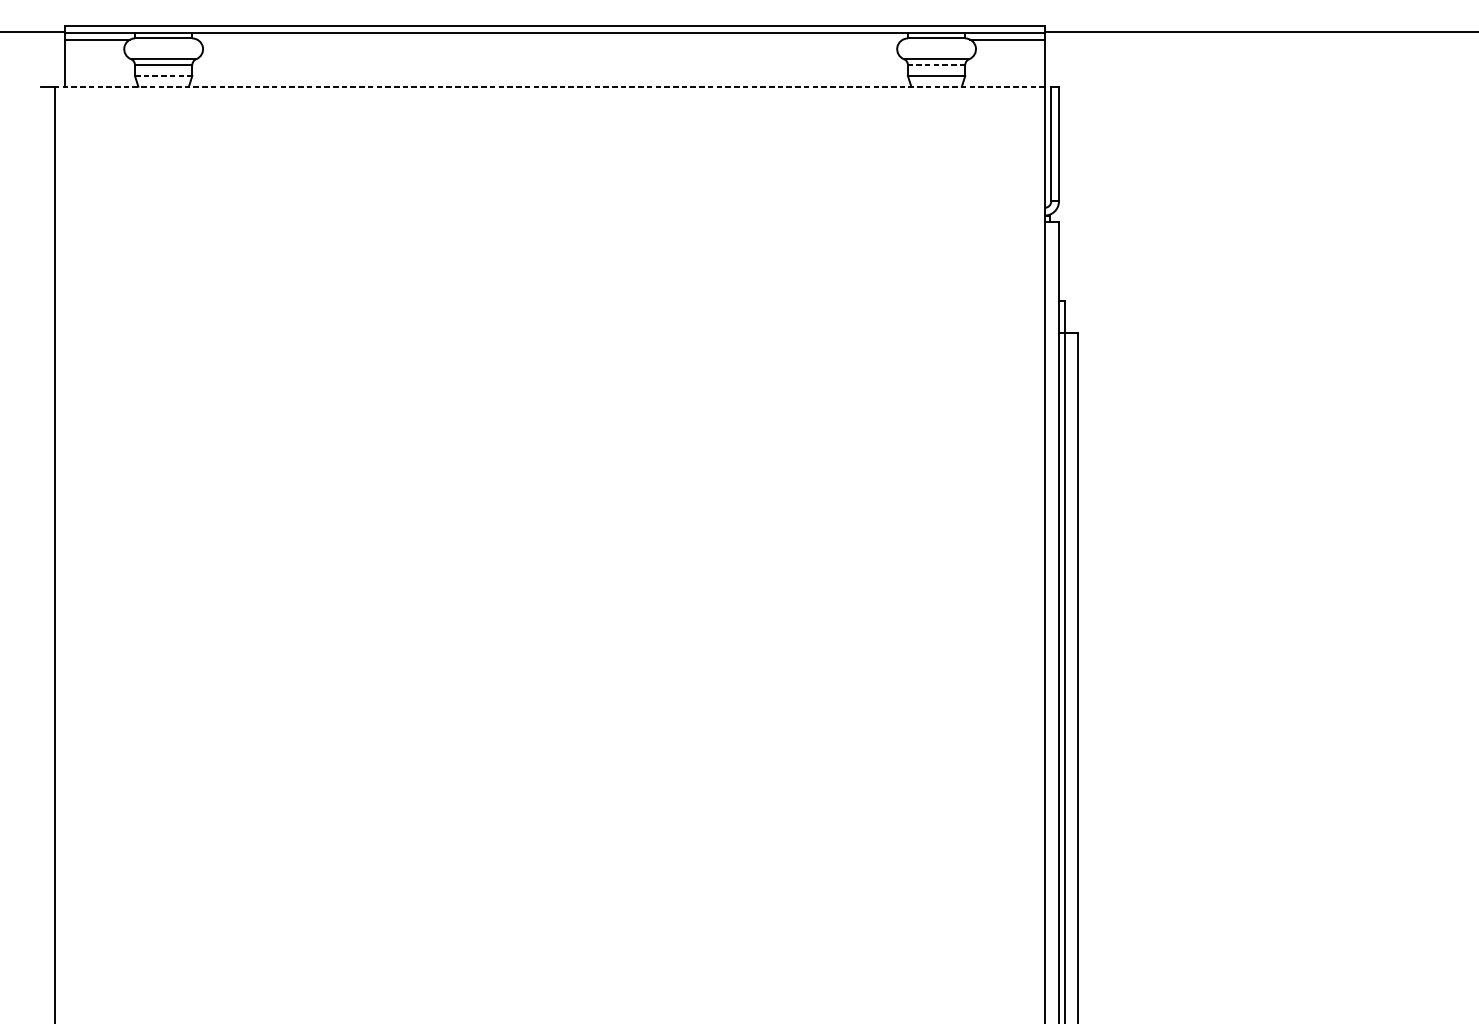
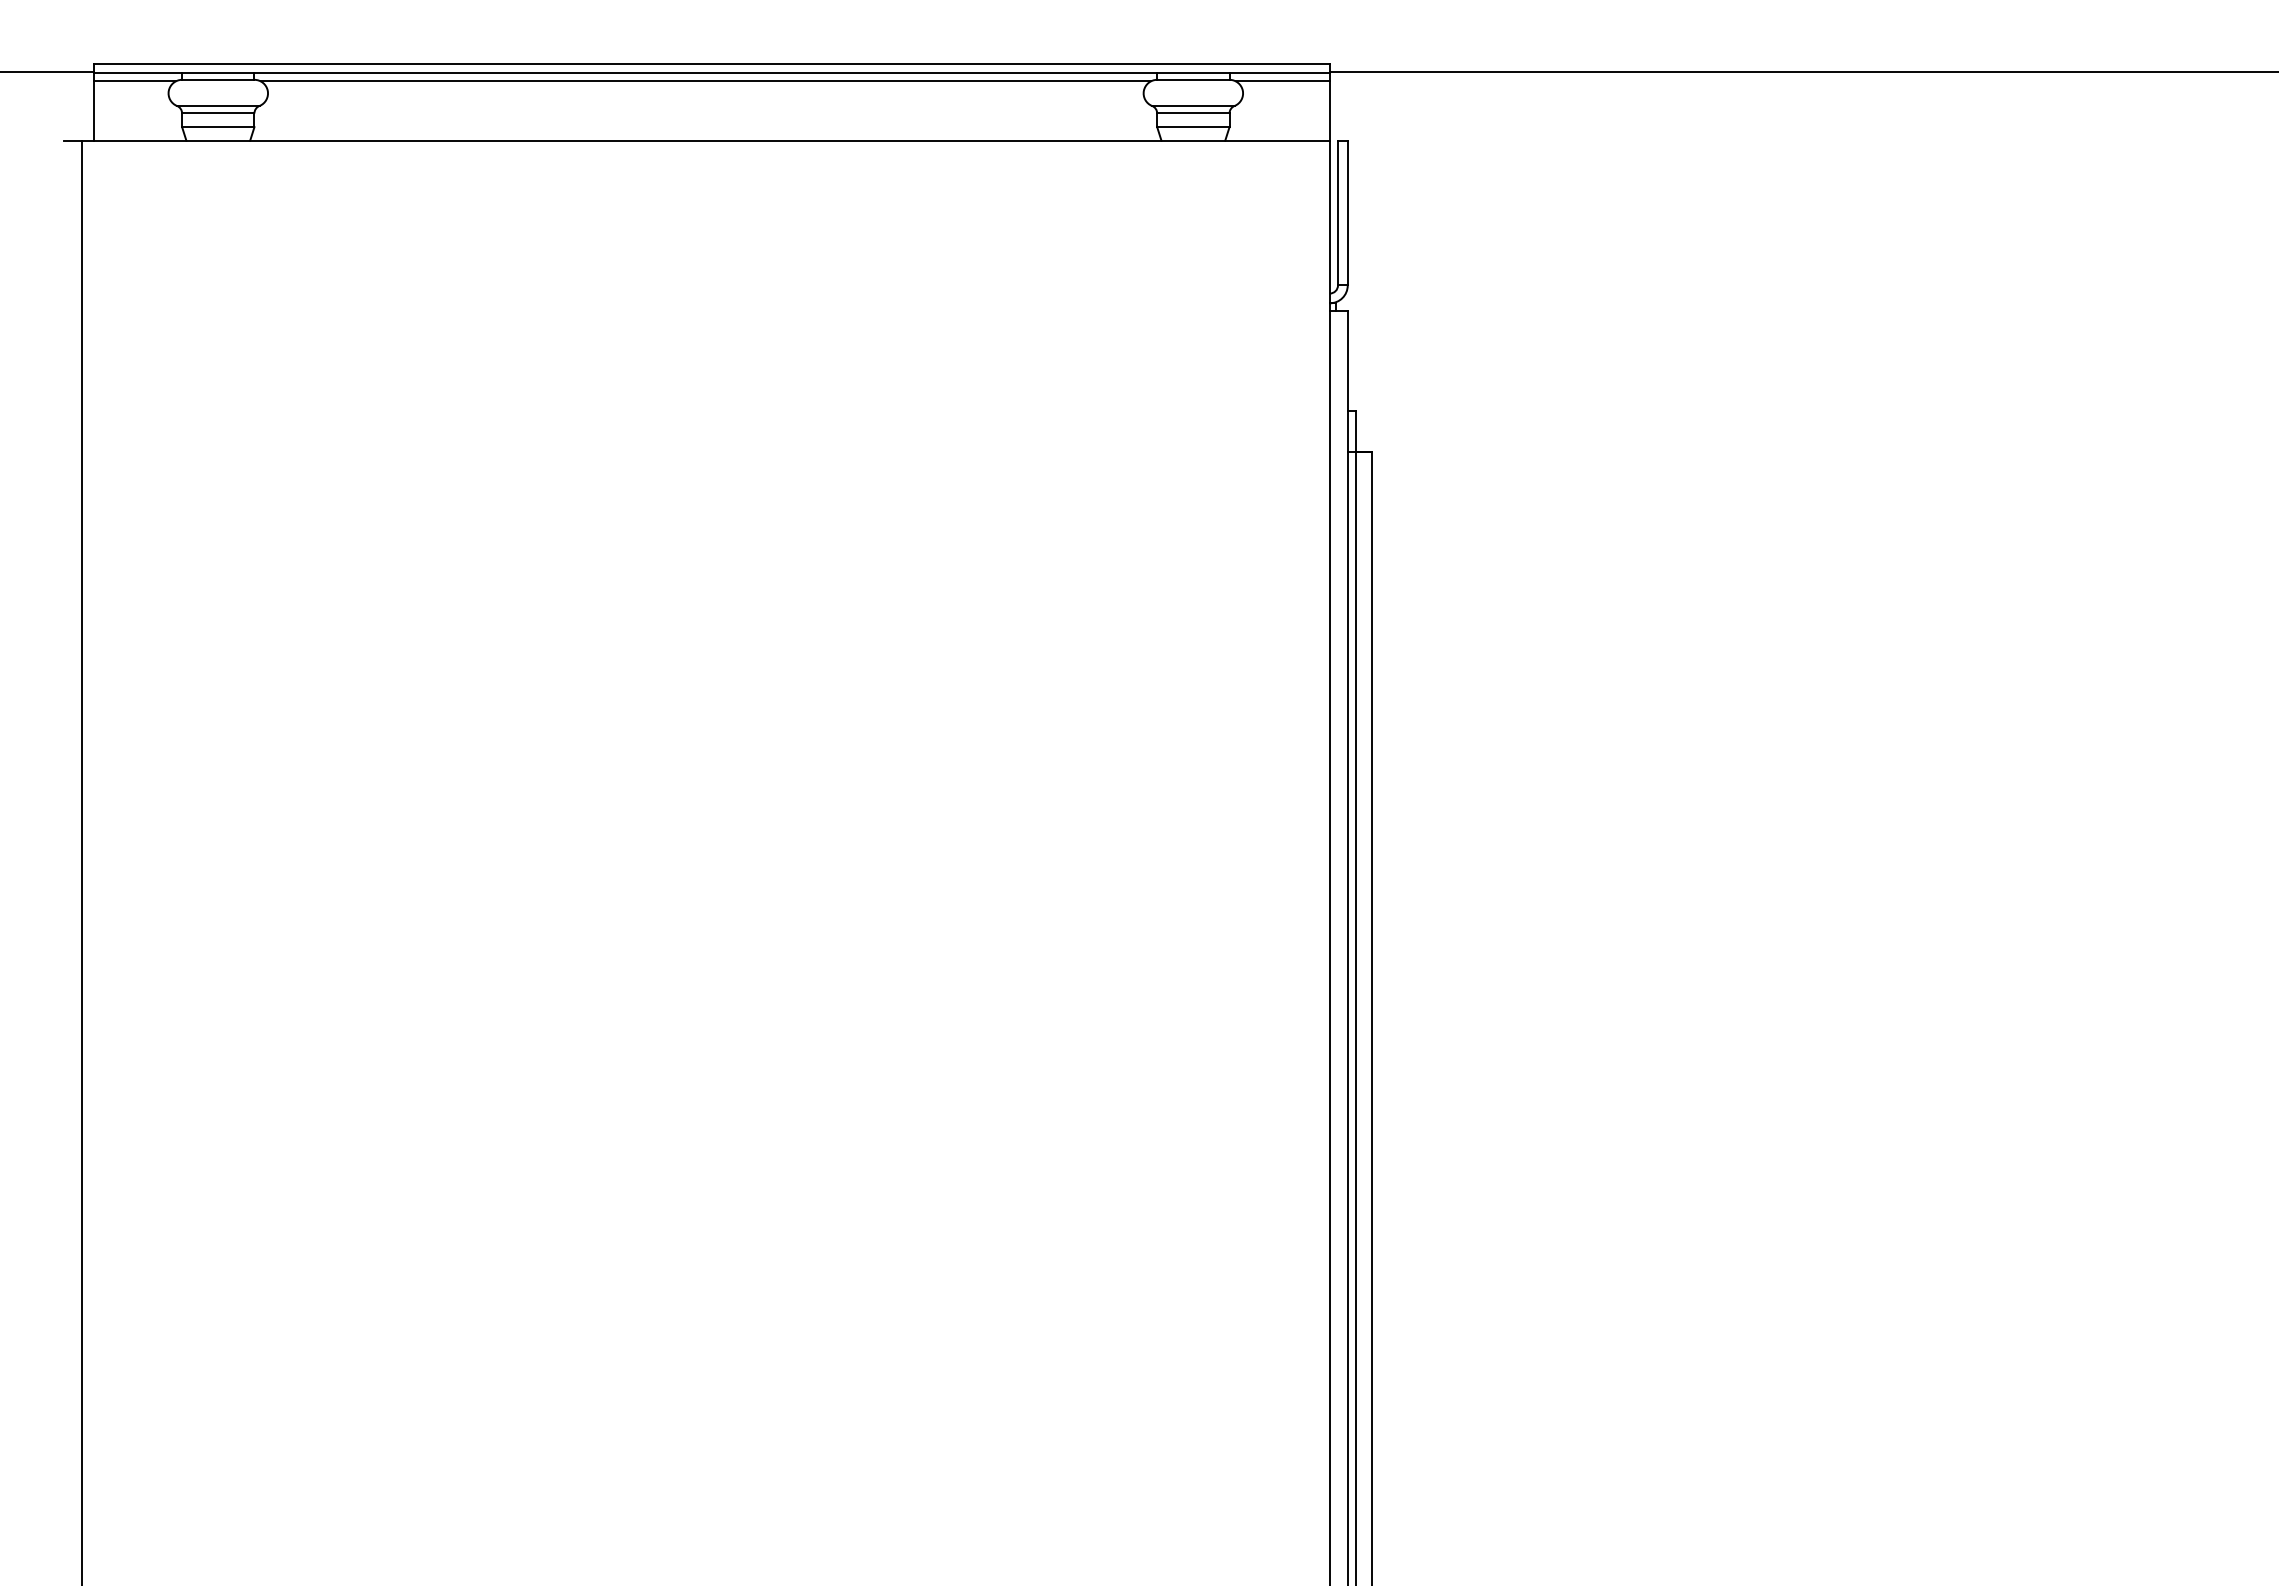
line: (549, 39) -> (705, 81), added
line: (935, 65) -> (1192, 113), dashed -> solid
line: (163, 76) -> (218, 127), dashed -> solid
line: (549, 86) -> (705, 140), dashed -> solid

